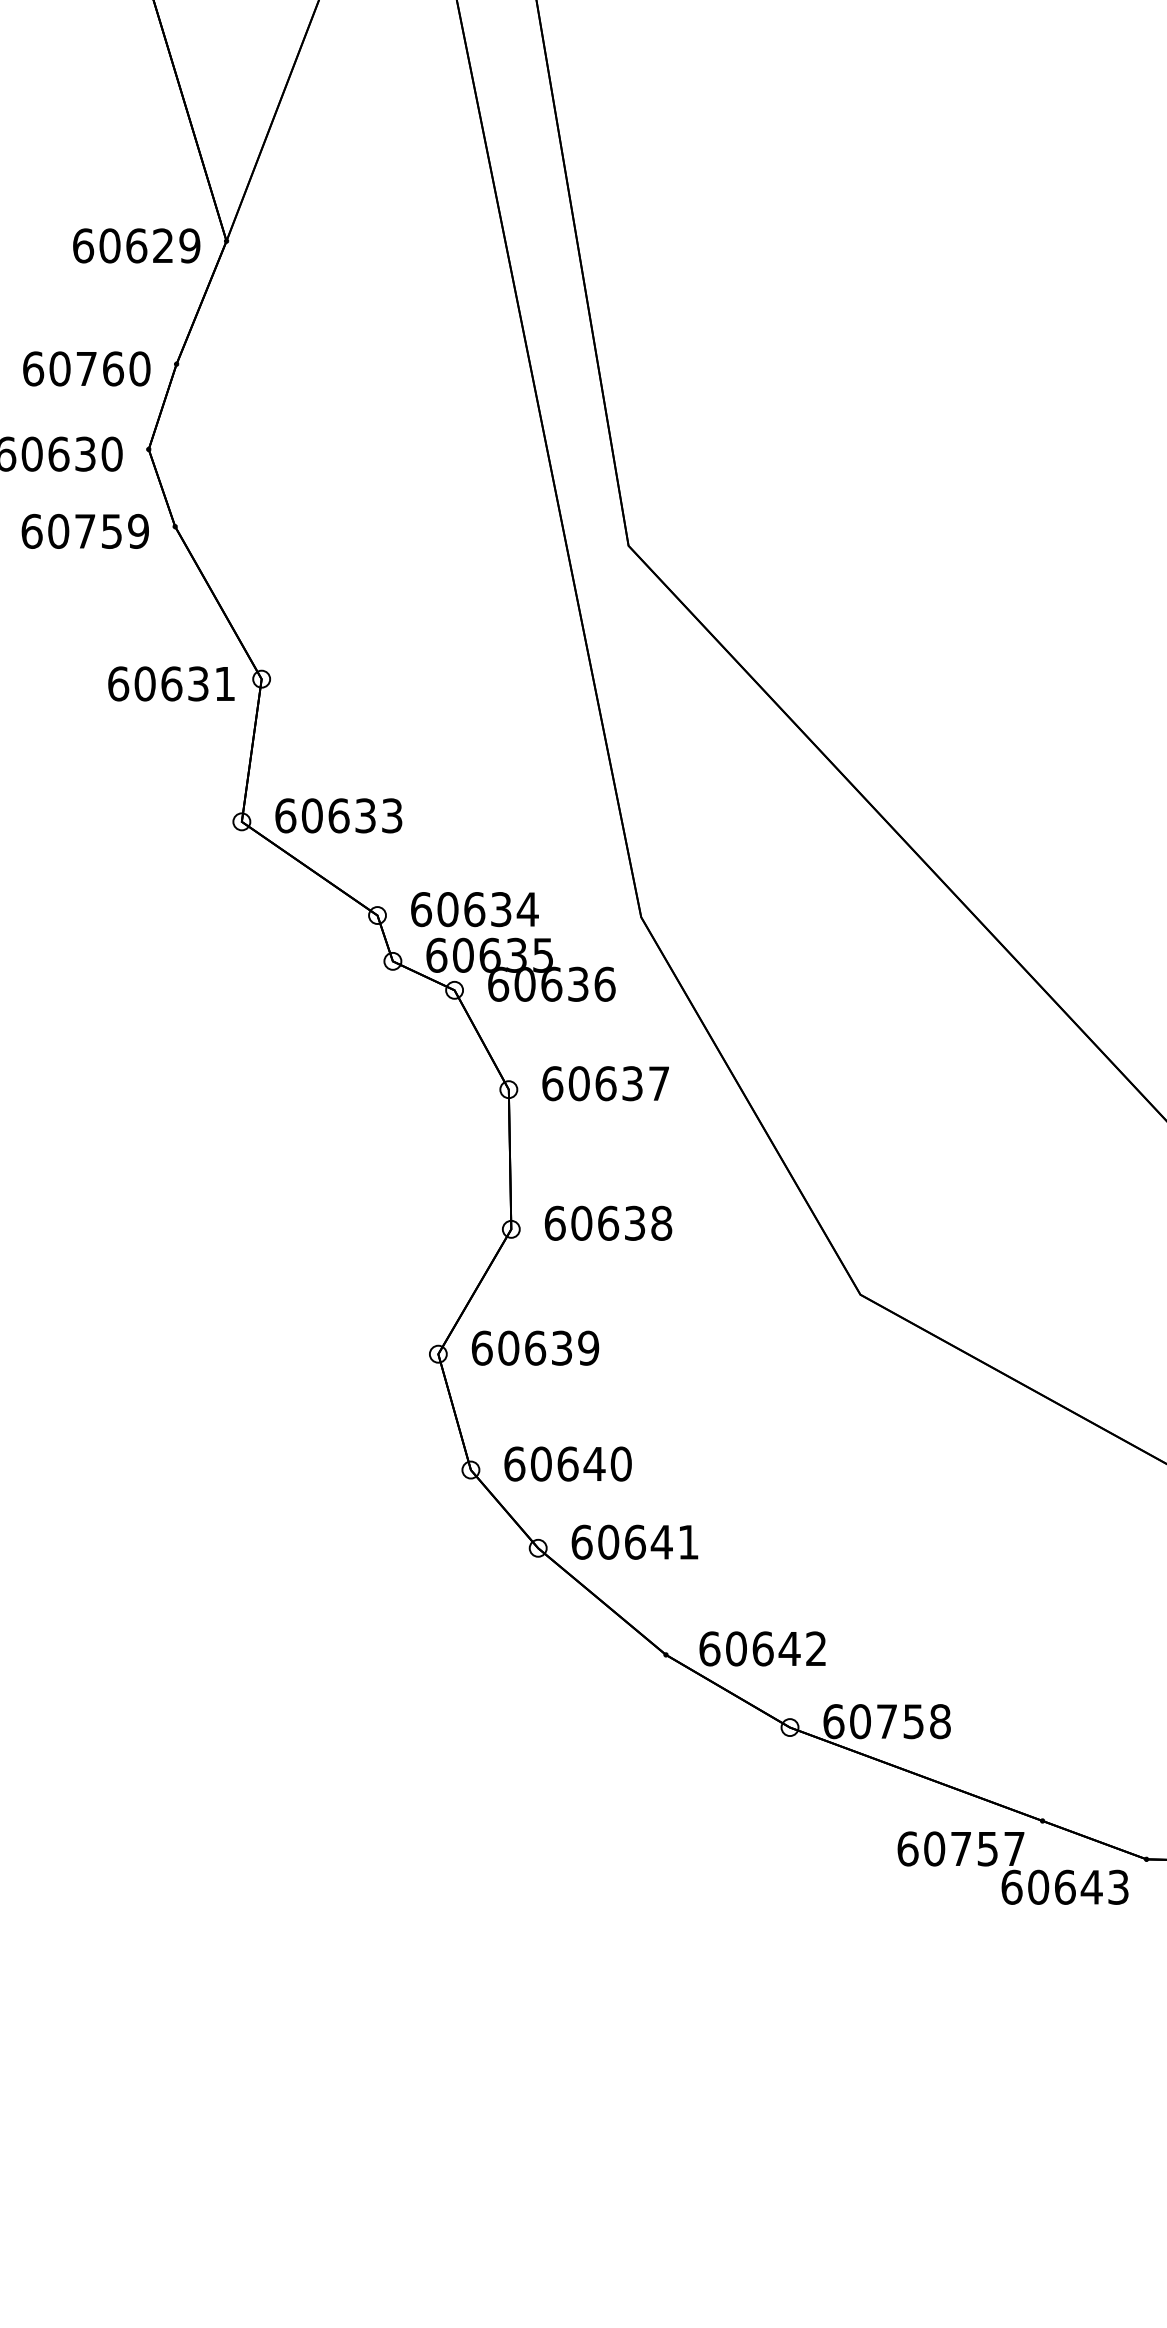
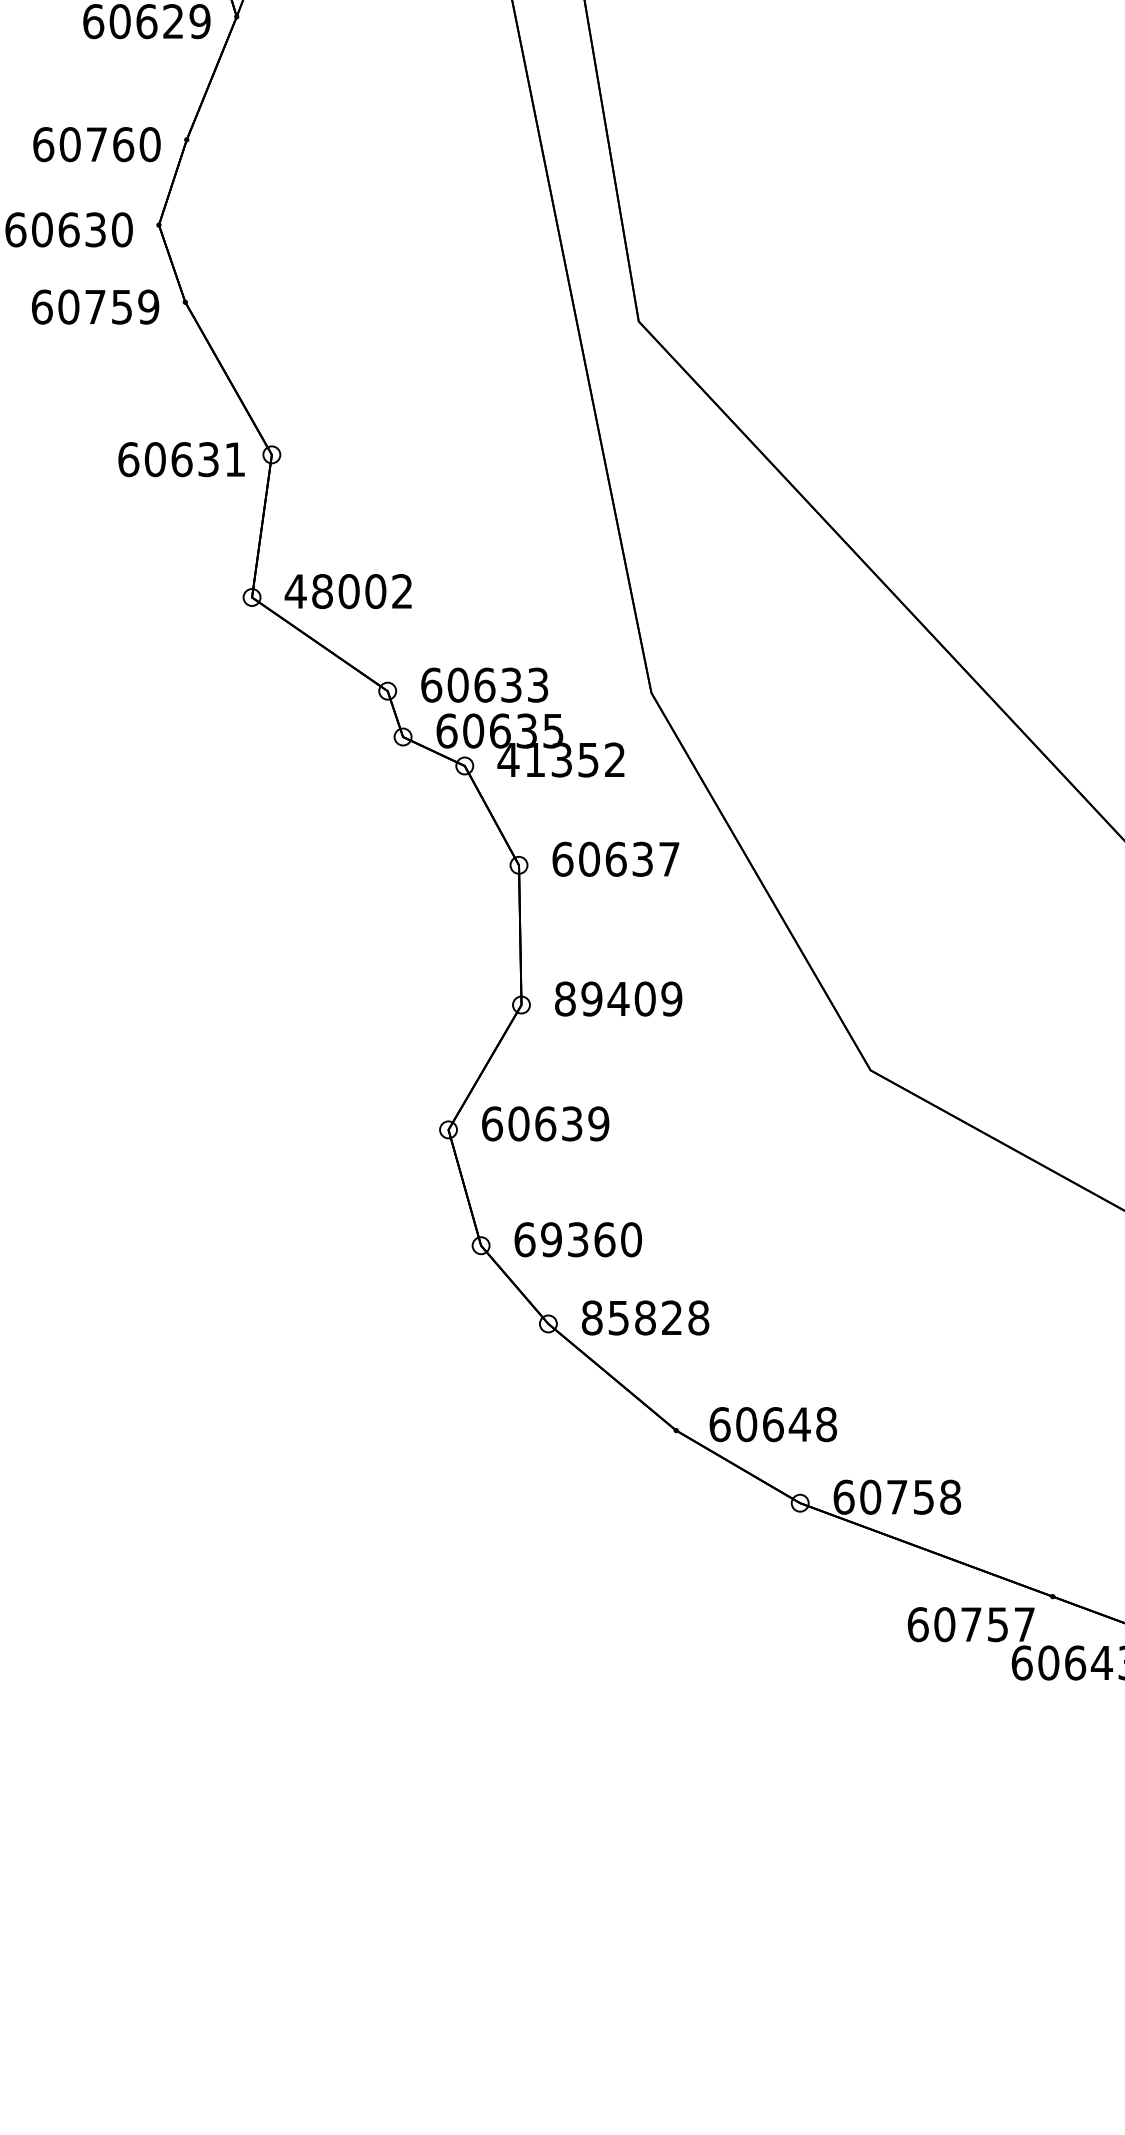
text: (338, 815) -> (348, 591), 60633 -> 48002
text: (527, 909) -> (537, 685), 60634 -> 60633
text: (551, 983) -> (561, 759), 60636 -> 41352
text: (608, 1222) -> (618, 998), 60638 -> 89409
text: (567, 1463) -> (577, 1239), 60640 -> 69360
text: (635, 1541) -> (645, 1317), 60641 -> 85828
text: (816, 1648) -> (826, 1424), 60642 -> 60648

